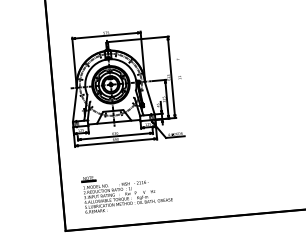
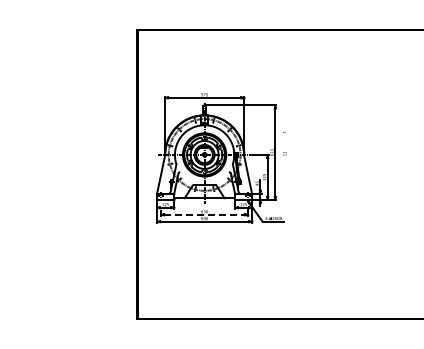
line: (116, 136) -> (205, 214), solid -> dashed
part: (127, 191) -> (212, 279), removed

